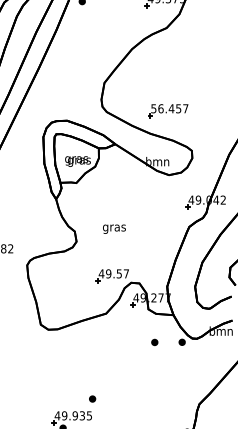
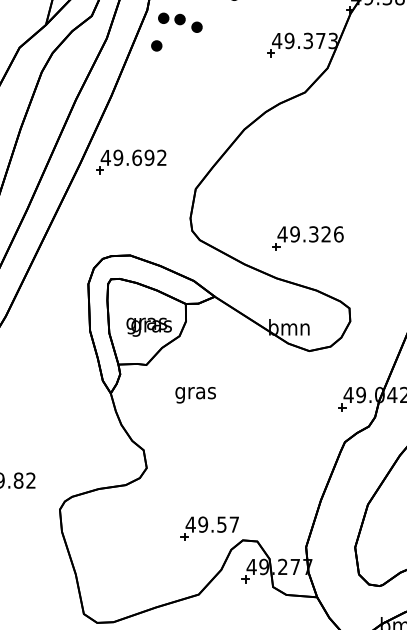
part: (67, 67) -> (130, 161), added
text: (169, 108) -> (310, 233), 56.457 -> 49.326
text: (114, 228) -> (195, 393), moved

